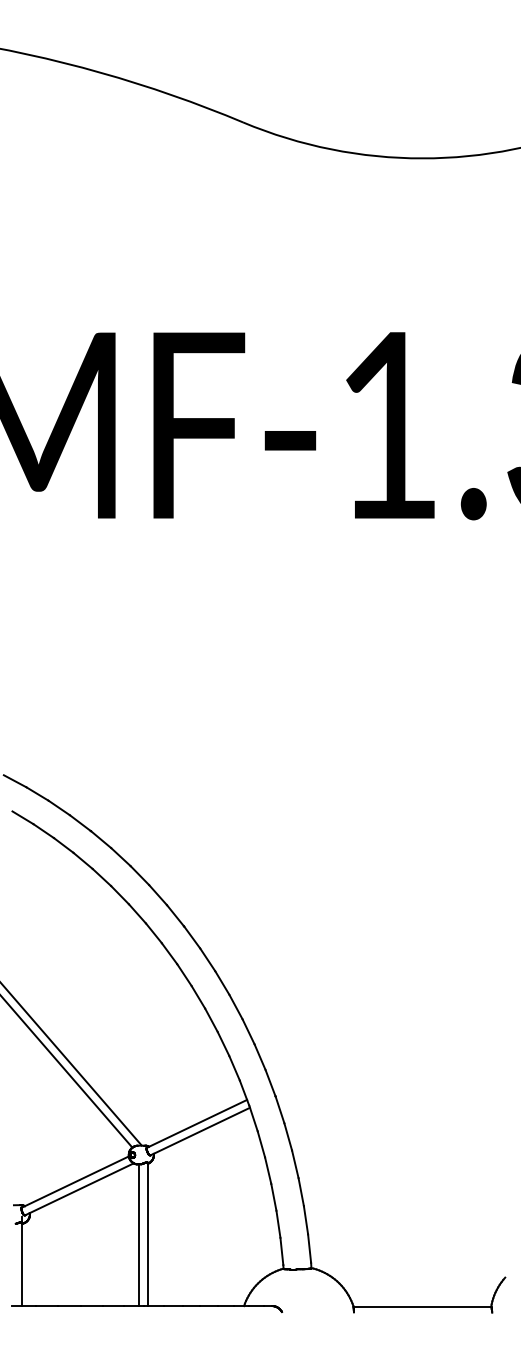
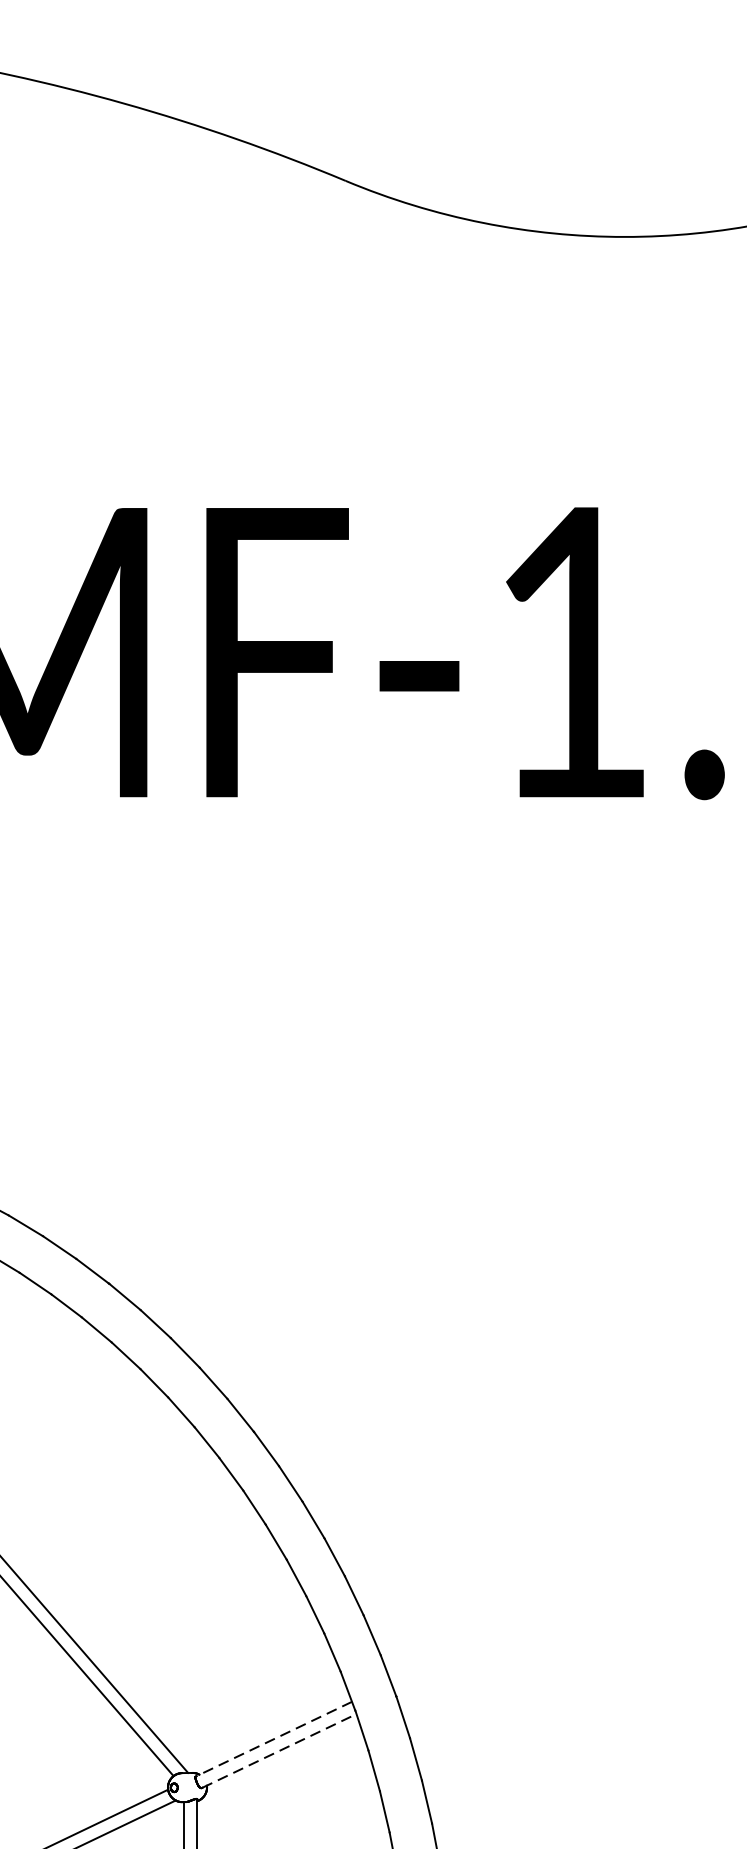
line: (197, 1123) -> (274, 1738), solid -> dashed
line: (200, 1131) -> (279, 1750), solid -> dashed

